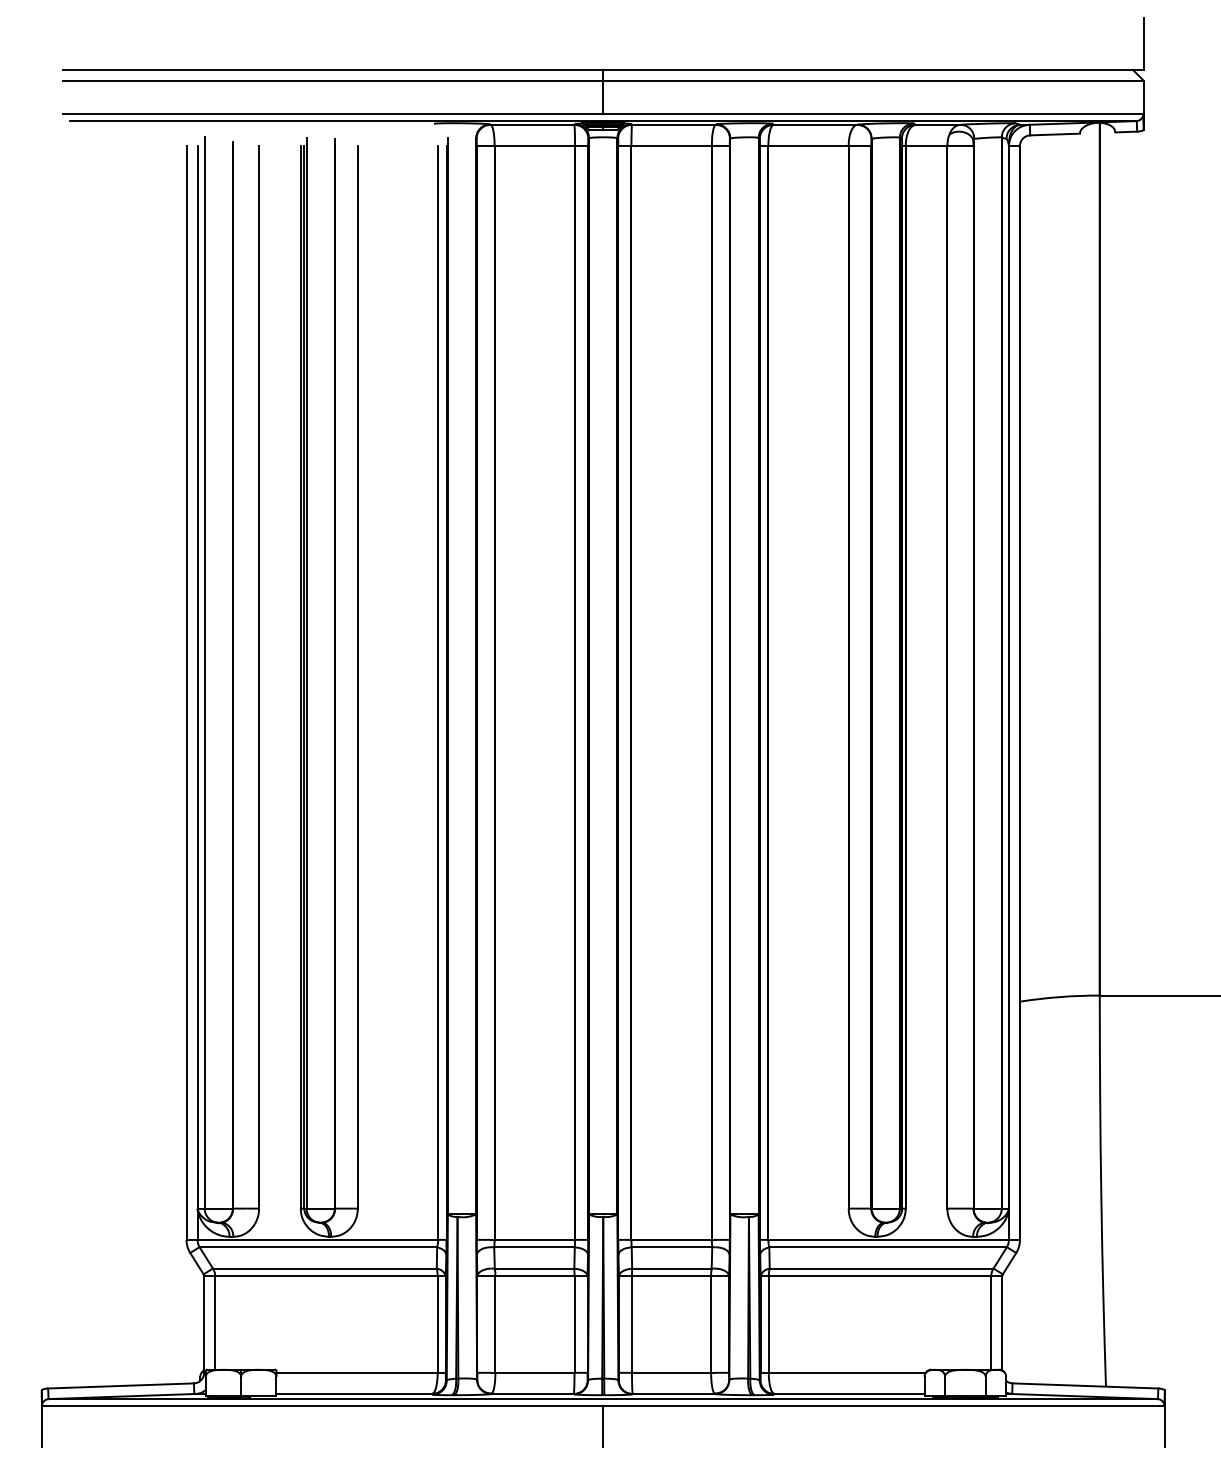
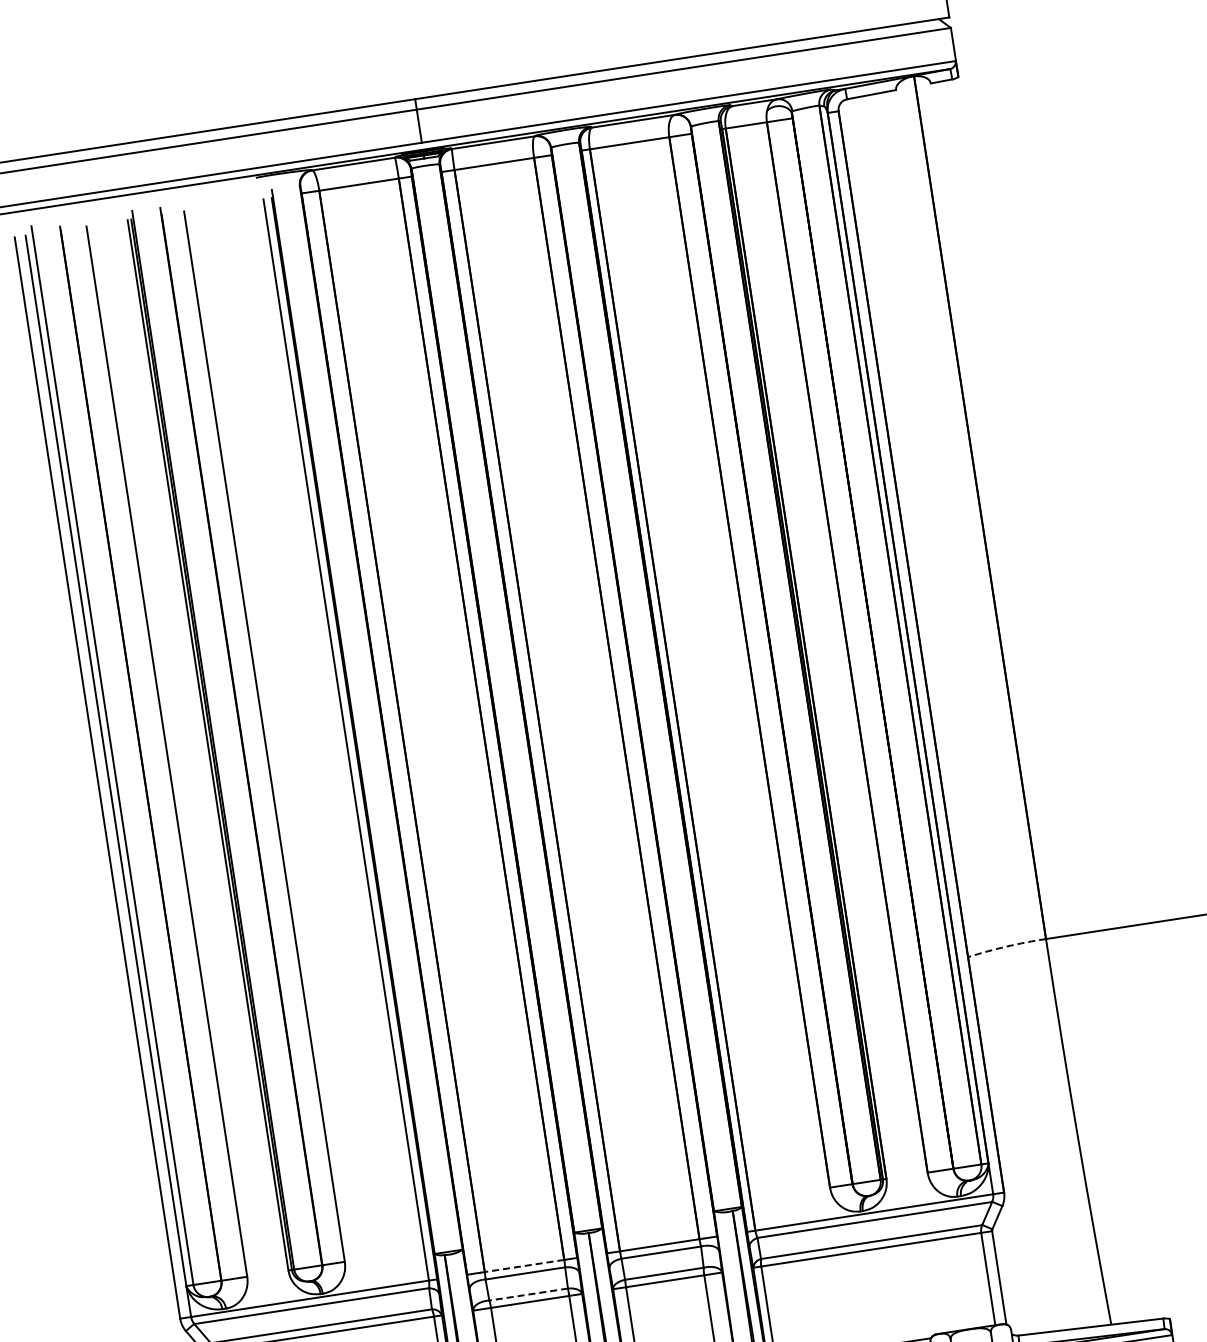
arc: (1059, 997) -> (1006, 947), solid -> dashed
line: (534, 1239) -> (524, 1265), solid -> dashed
line: (534, 1268) -> (528, 1294), solid -> dashed

